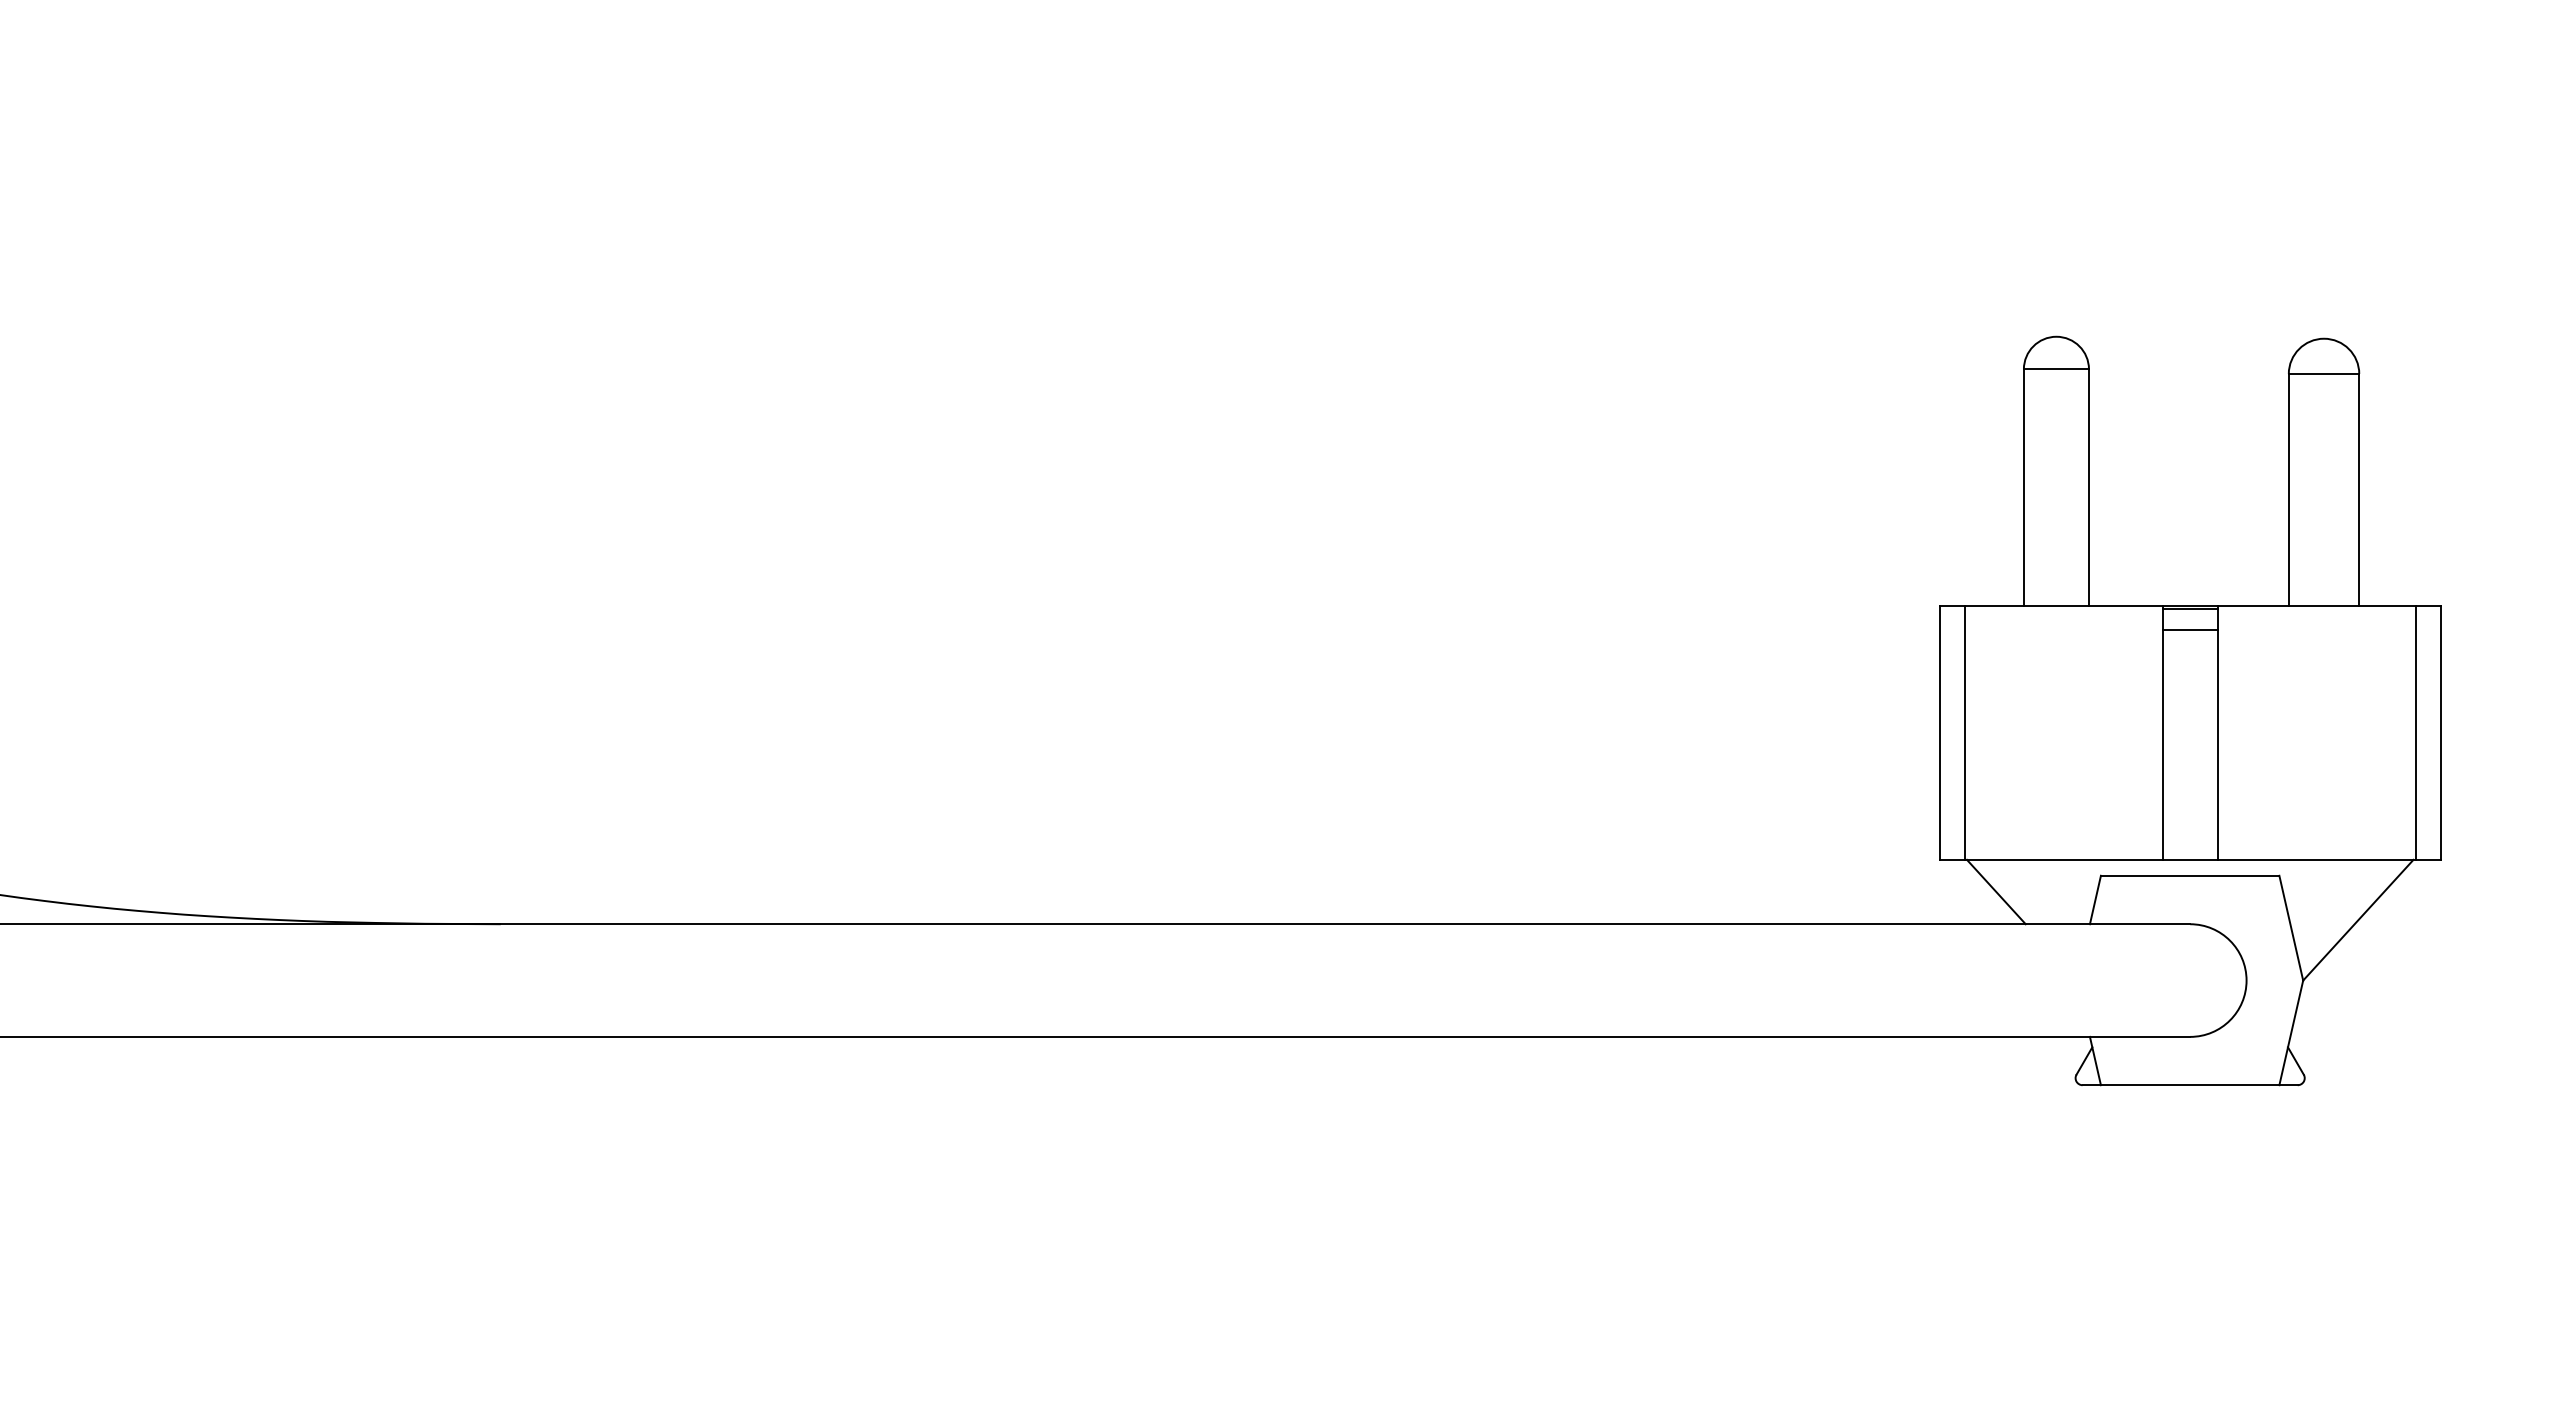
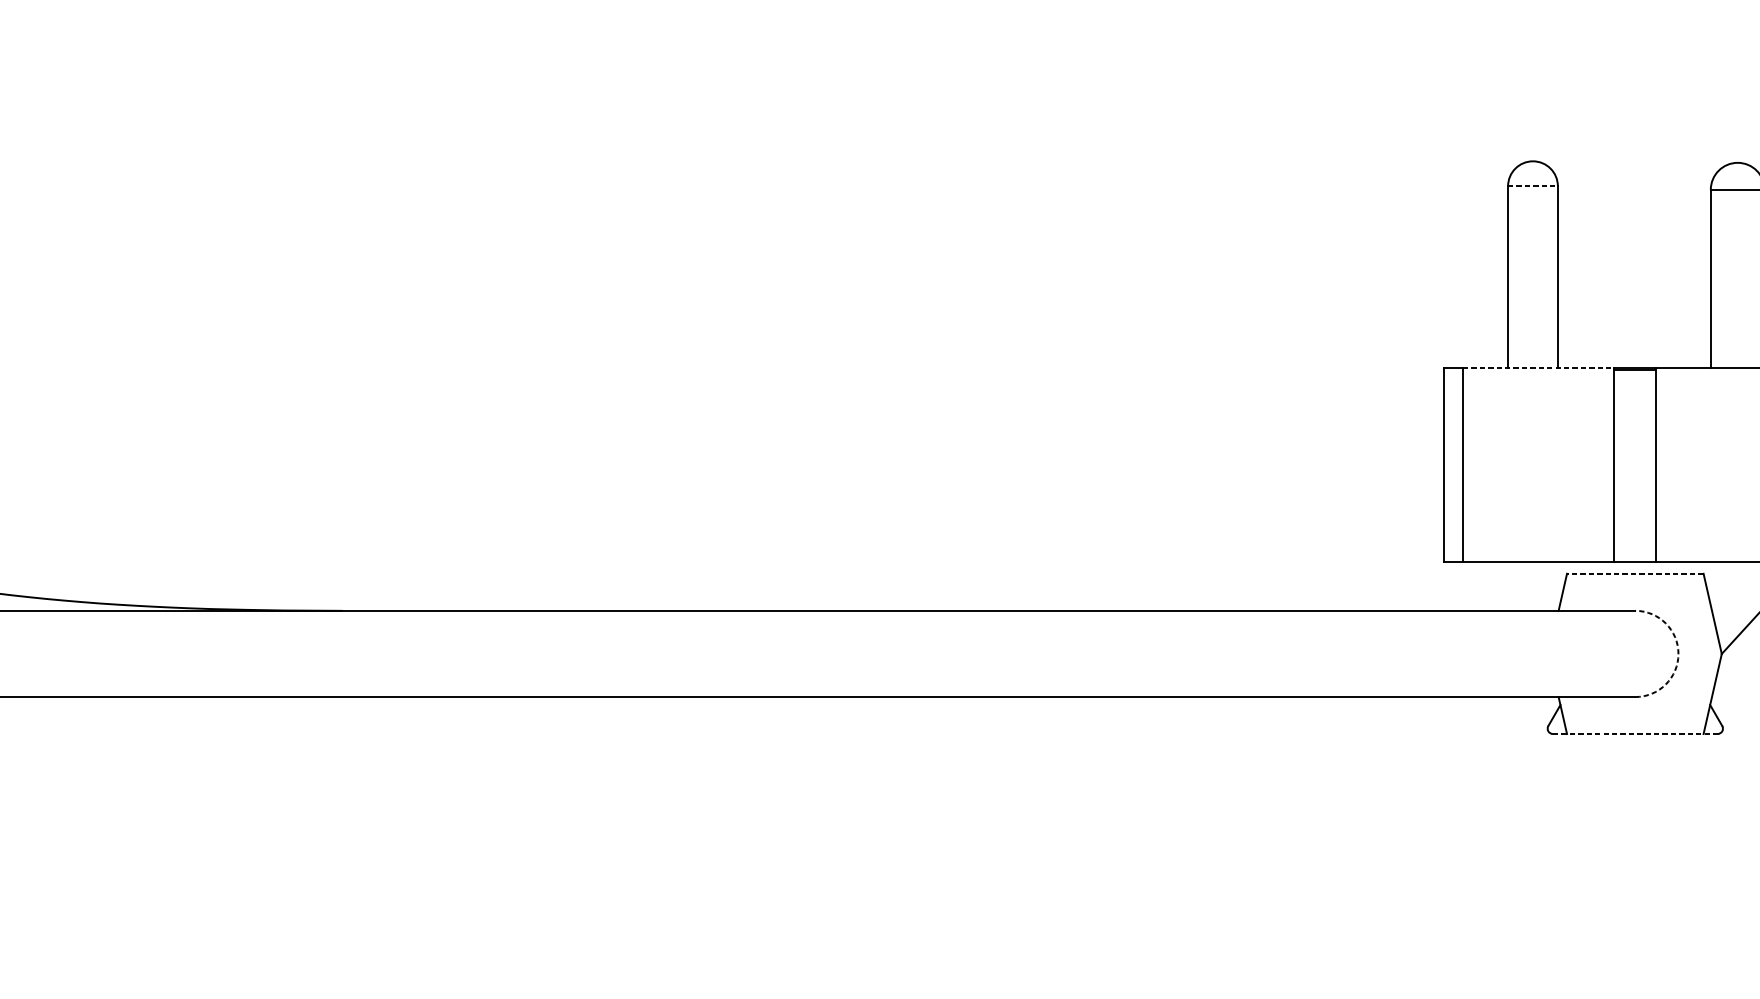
line: (2056, 369) -> (1533, 186), solid -> dashed
line: (2063, 606) -> (1538, 367), solid -> dashed
line: (2189, 630) -> (1634, 386), removed
line: (2189, 875) -> (1634, 573), solid -> dashed
line: (1996, 891) -> (1487, 585), removed
arc: (2246, 980) -> (1678, 653), solid -> dashed
line: (2190, 1085) -> (1635, 734), solid -> dashed

